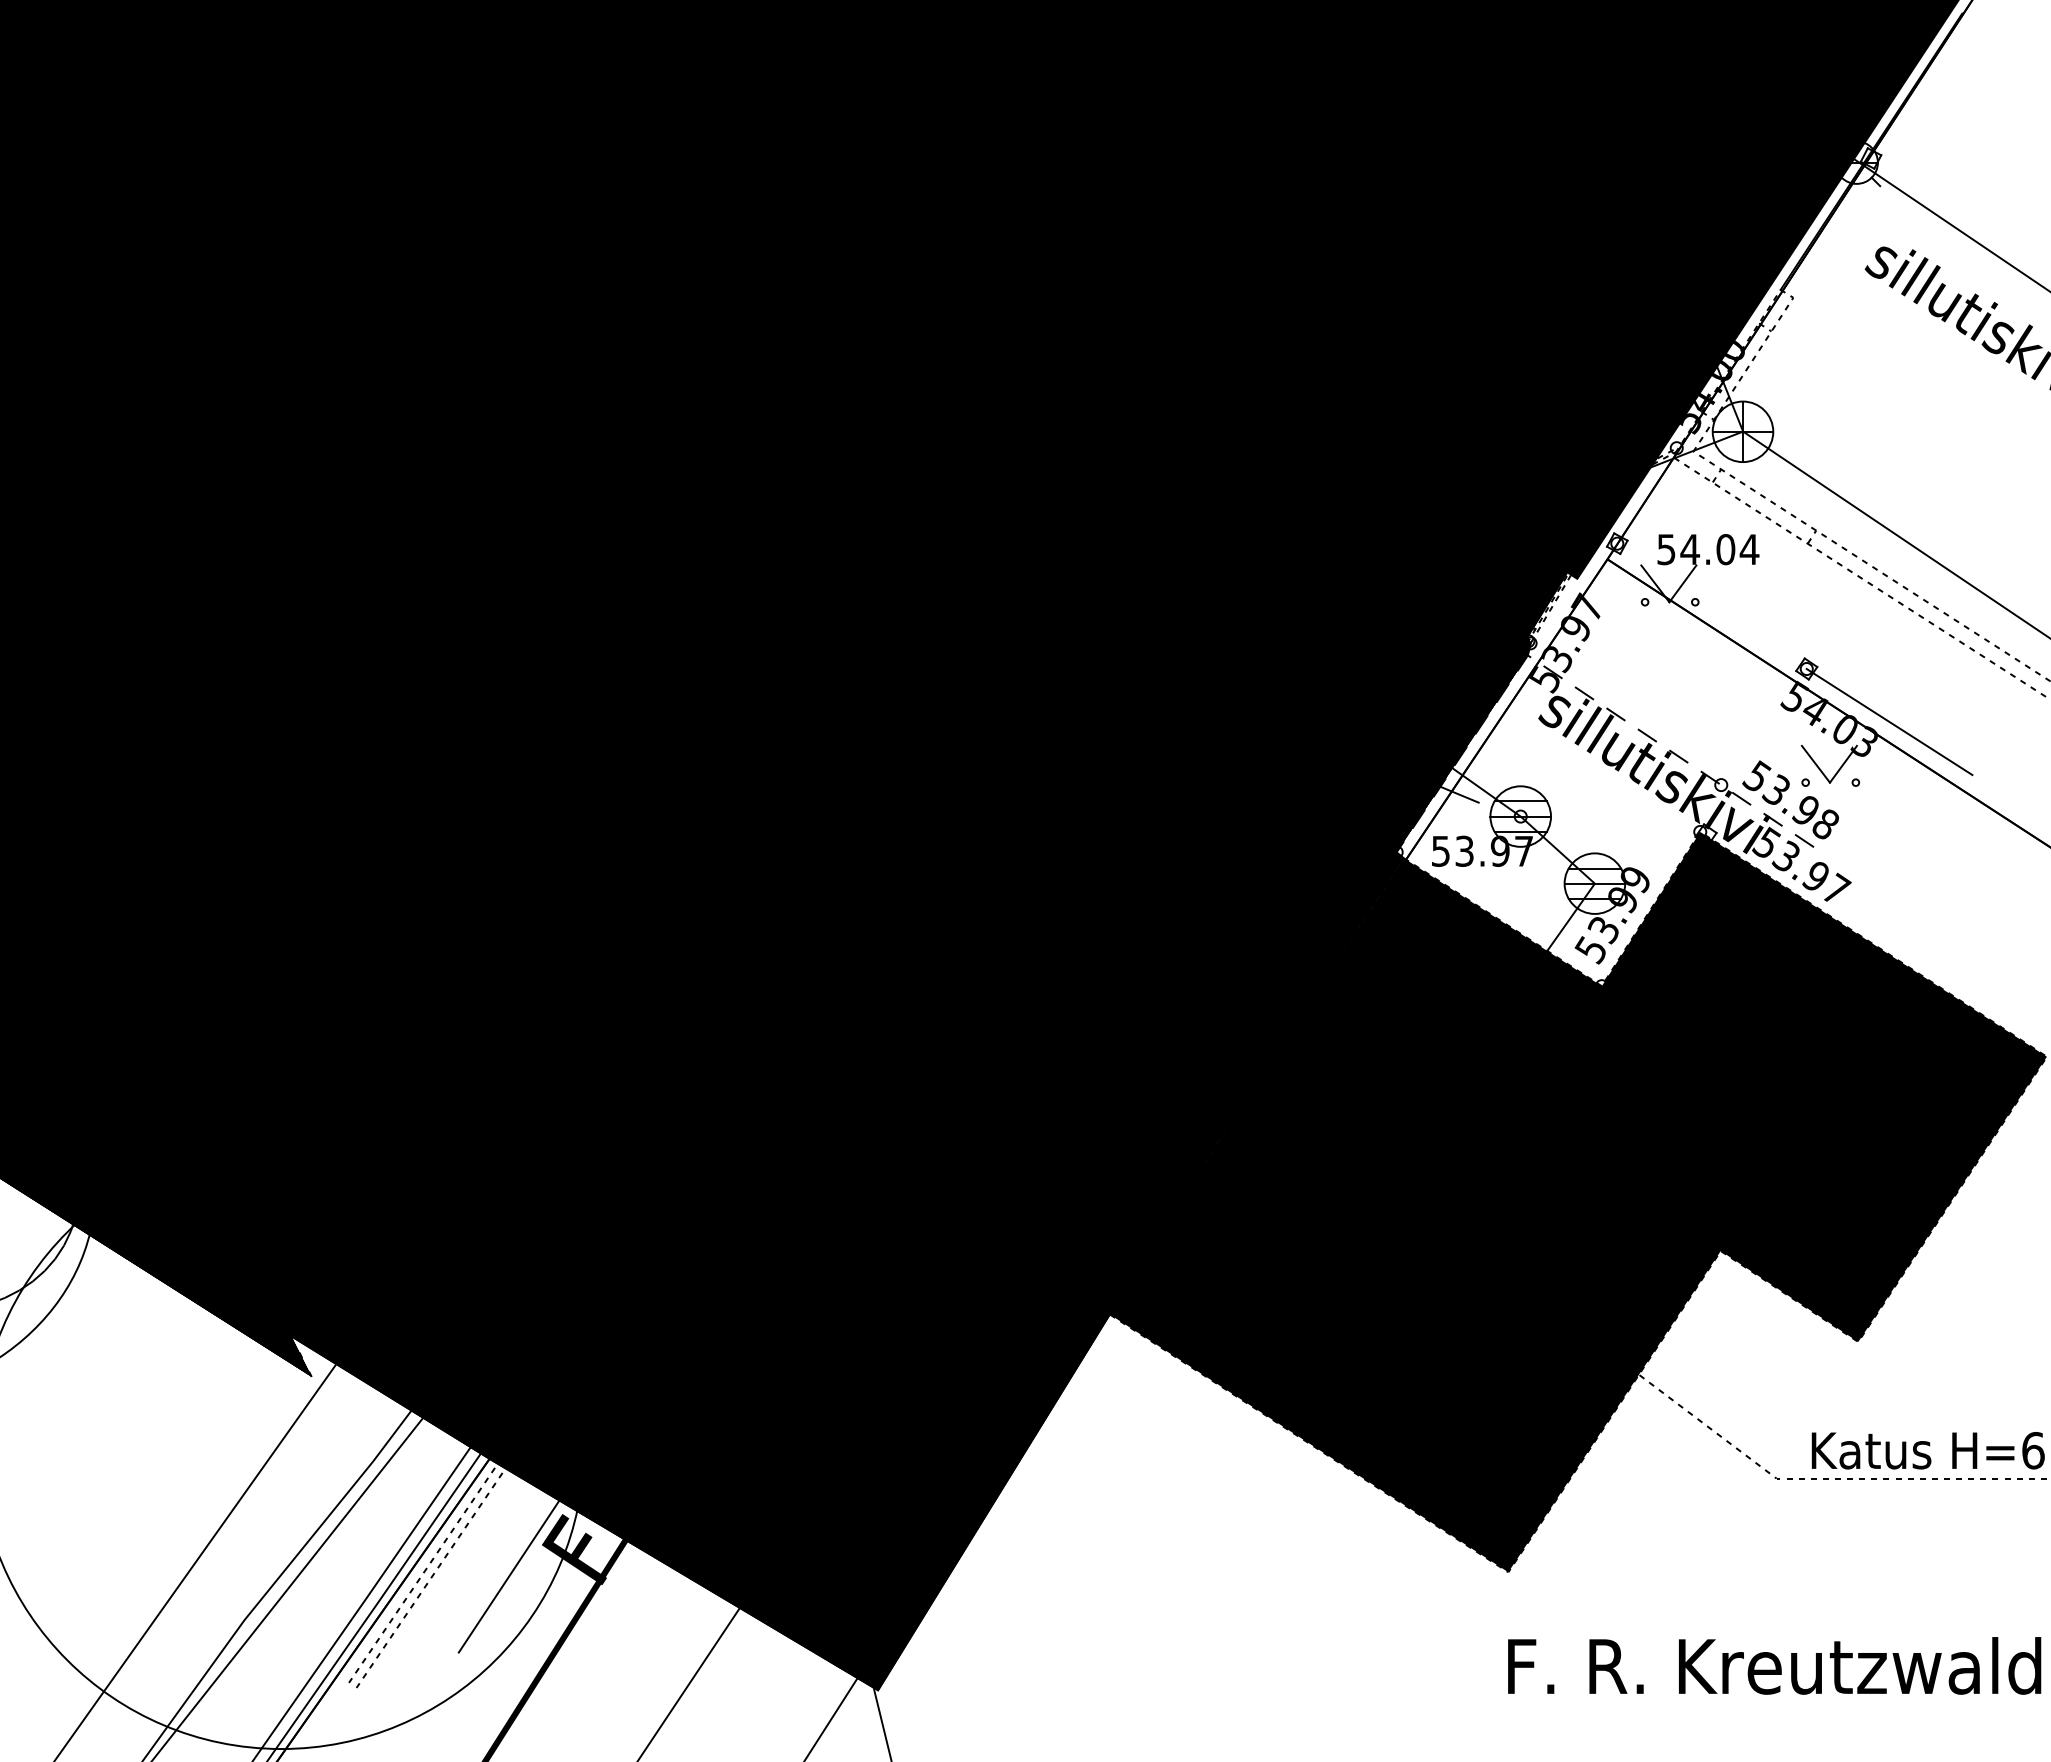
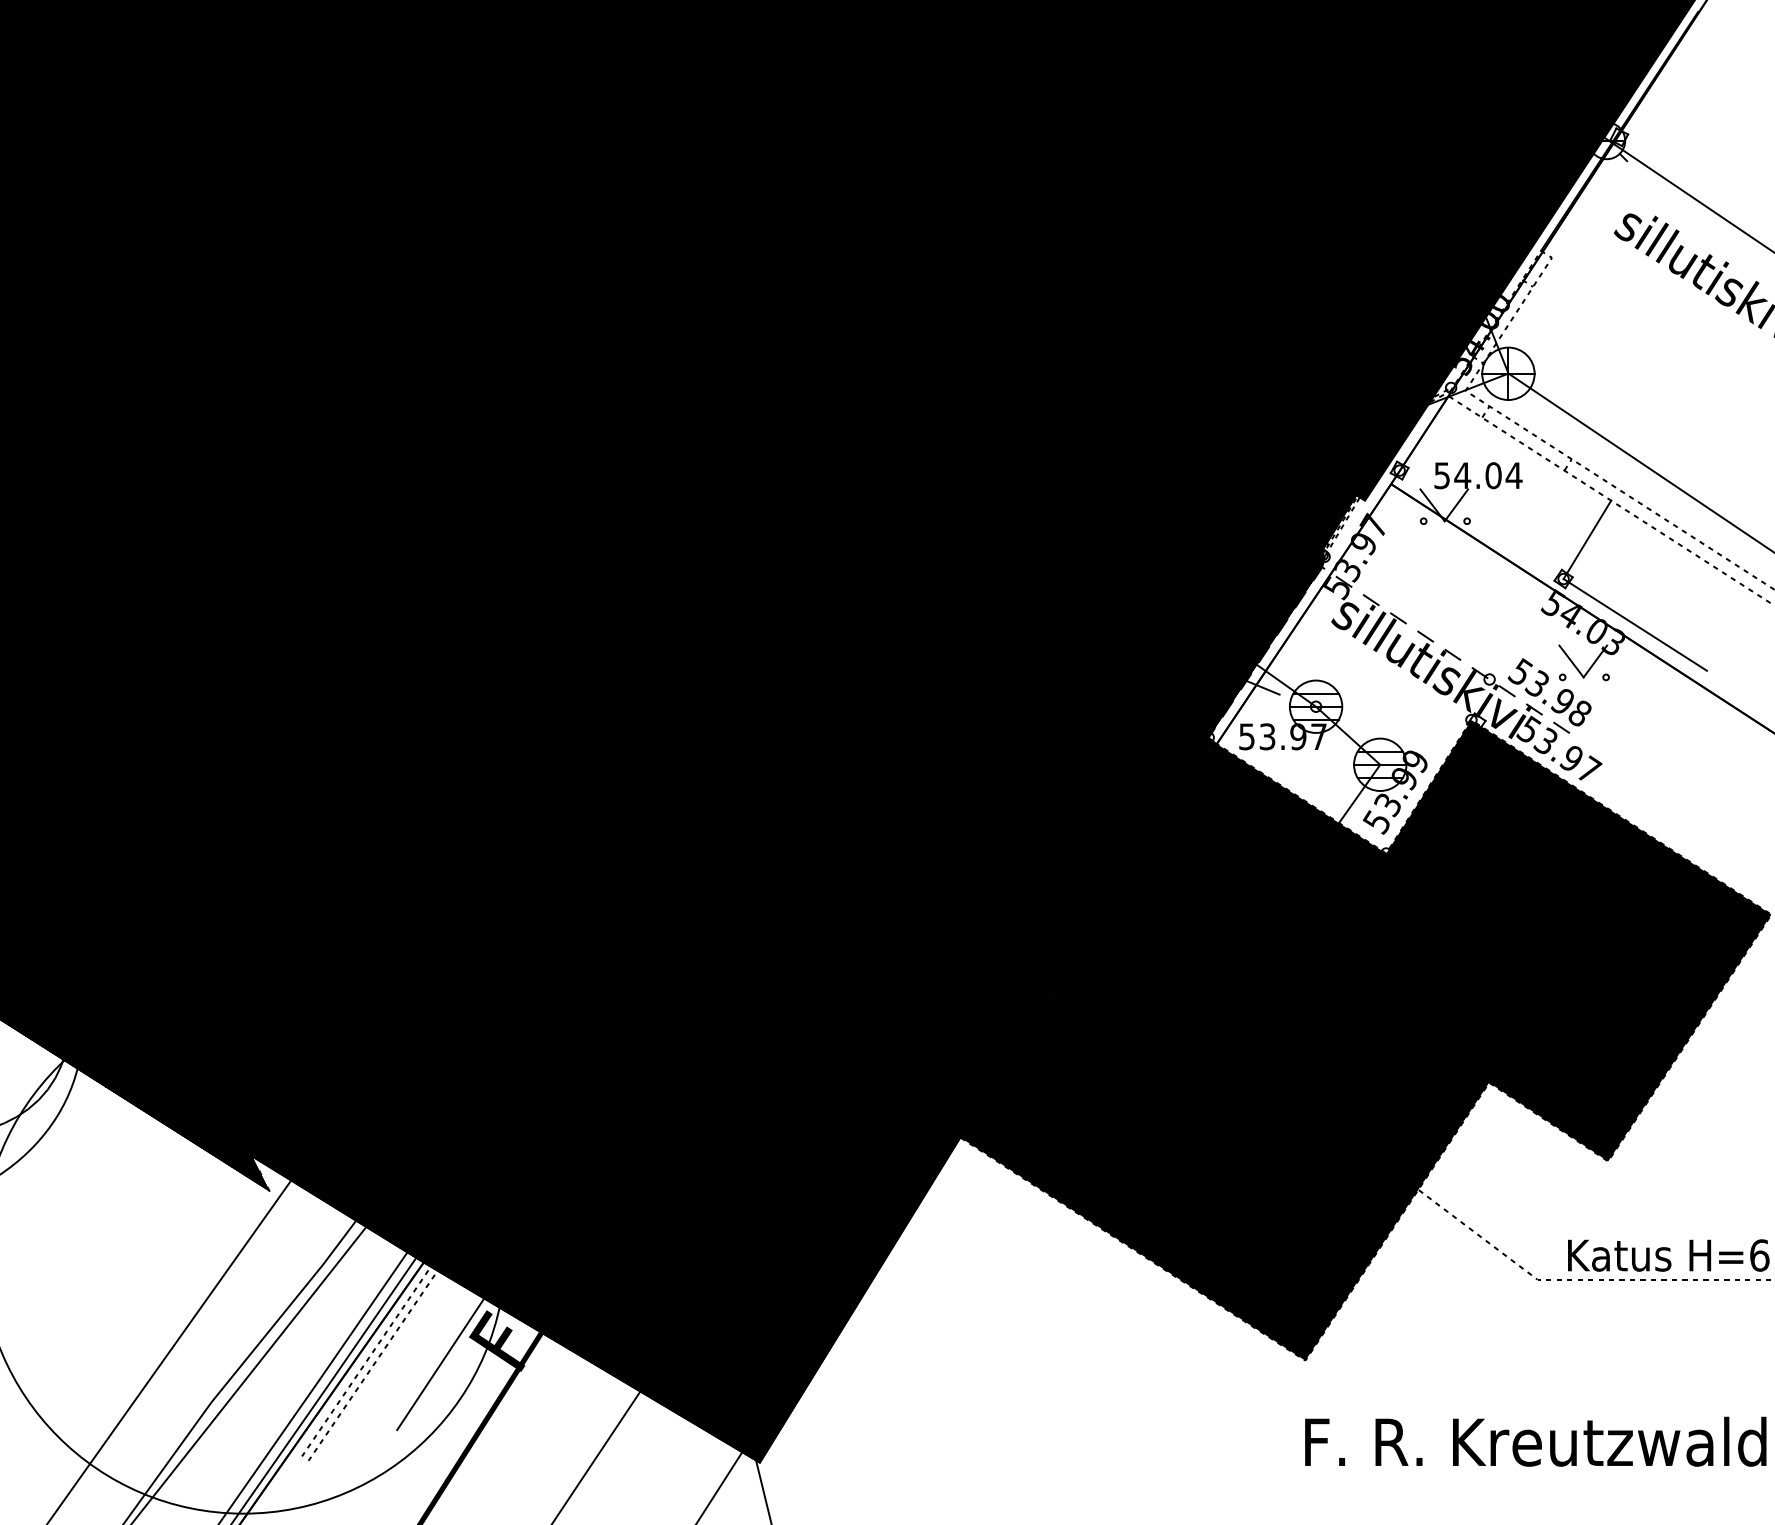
line: (1833, 623) -> (1586, 539), added

